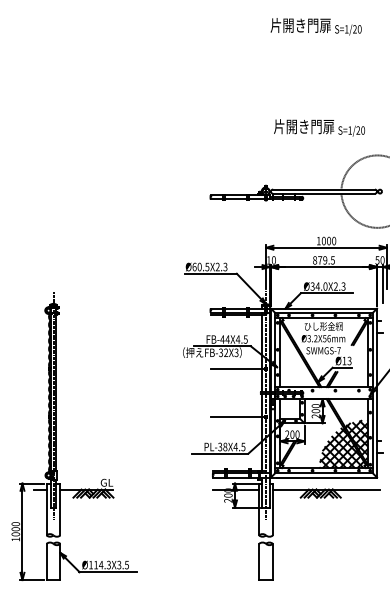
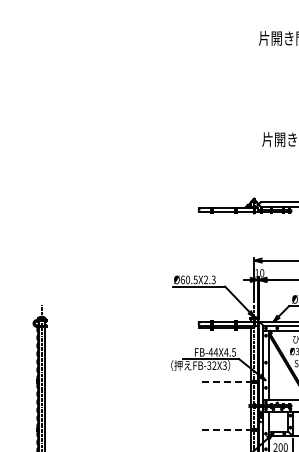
line: (237, 368) -> (225, 381), solid -> dashed
line: (237, 417) -> (225, 430), solid -> dashed

